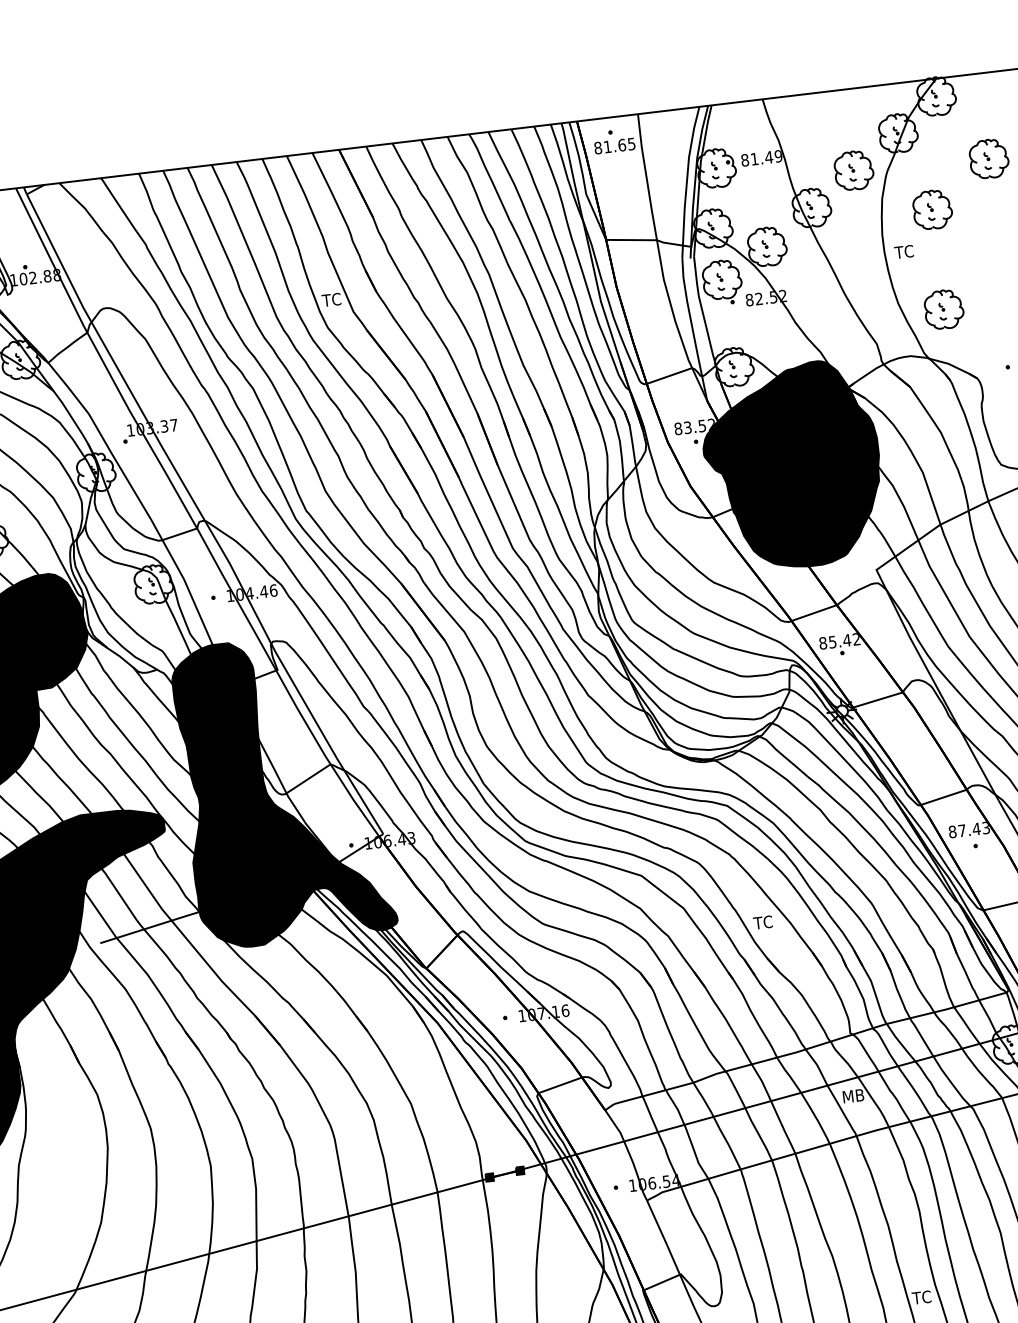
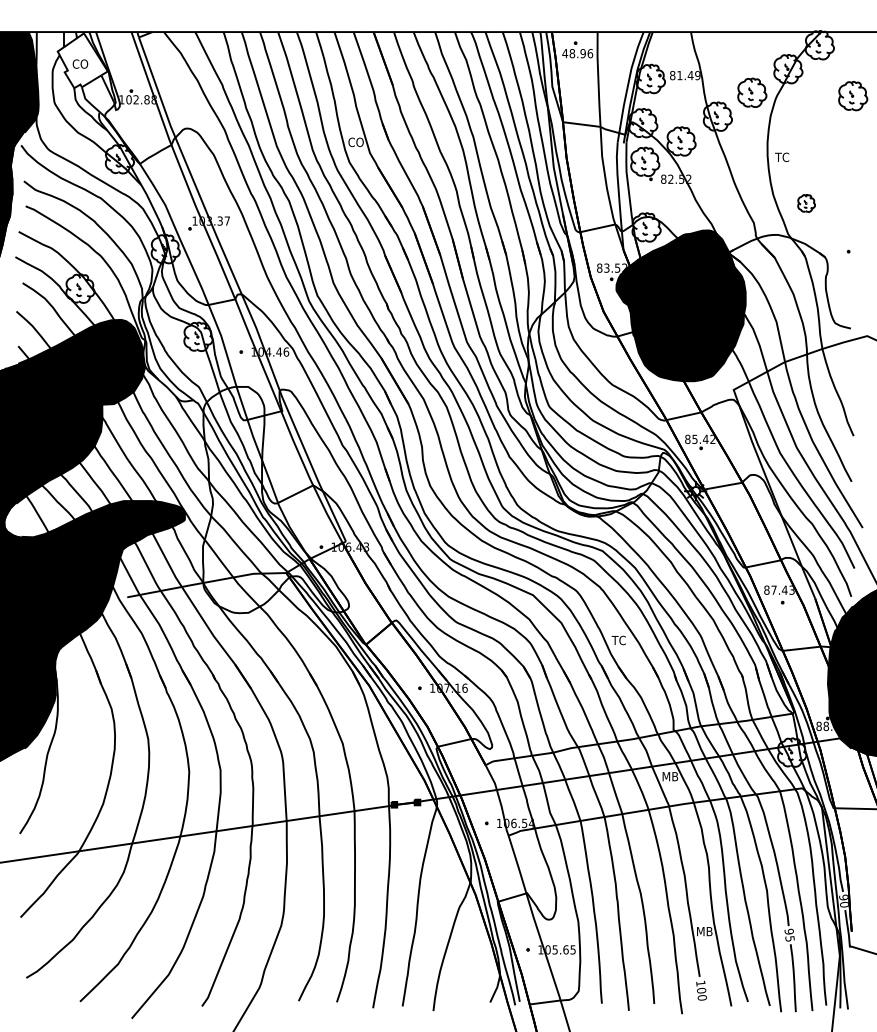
text: (614, 145) -> (577, 53), 81.65 -> 48.96
part: (932, 209) -> (806, 128), removed
text: (332, 300) -> (355, 142), TC -> CO
part: (943, 309) -> (806, 203), size x0.6
fill: (282, 789) -> (275, 499), removed
text: (922, 1297) -> (703, 931), TC -> MB

